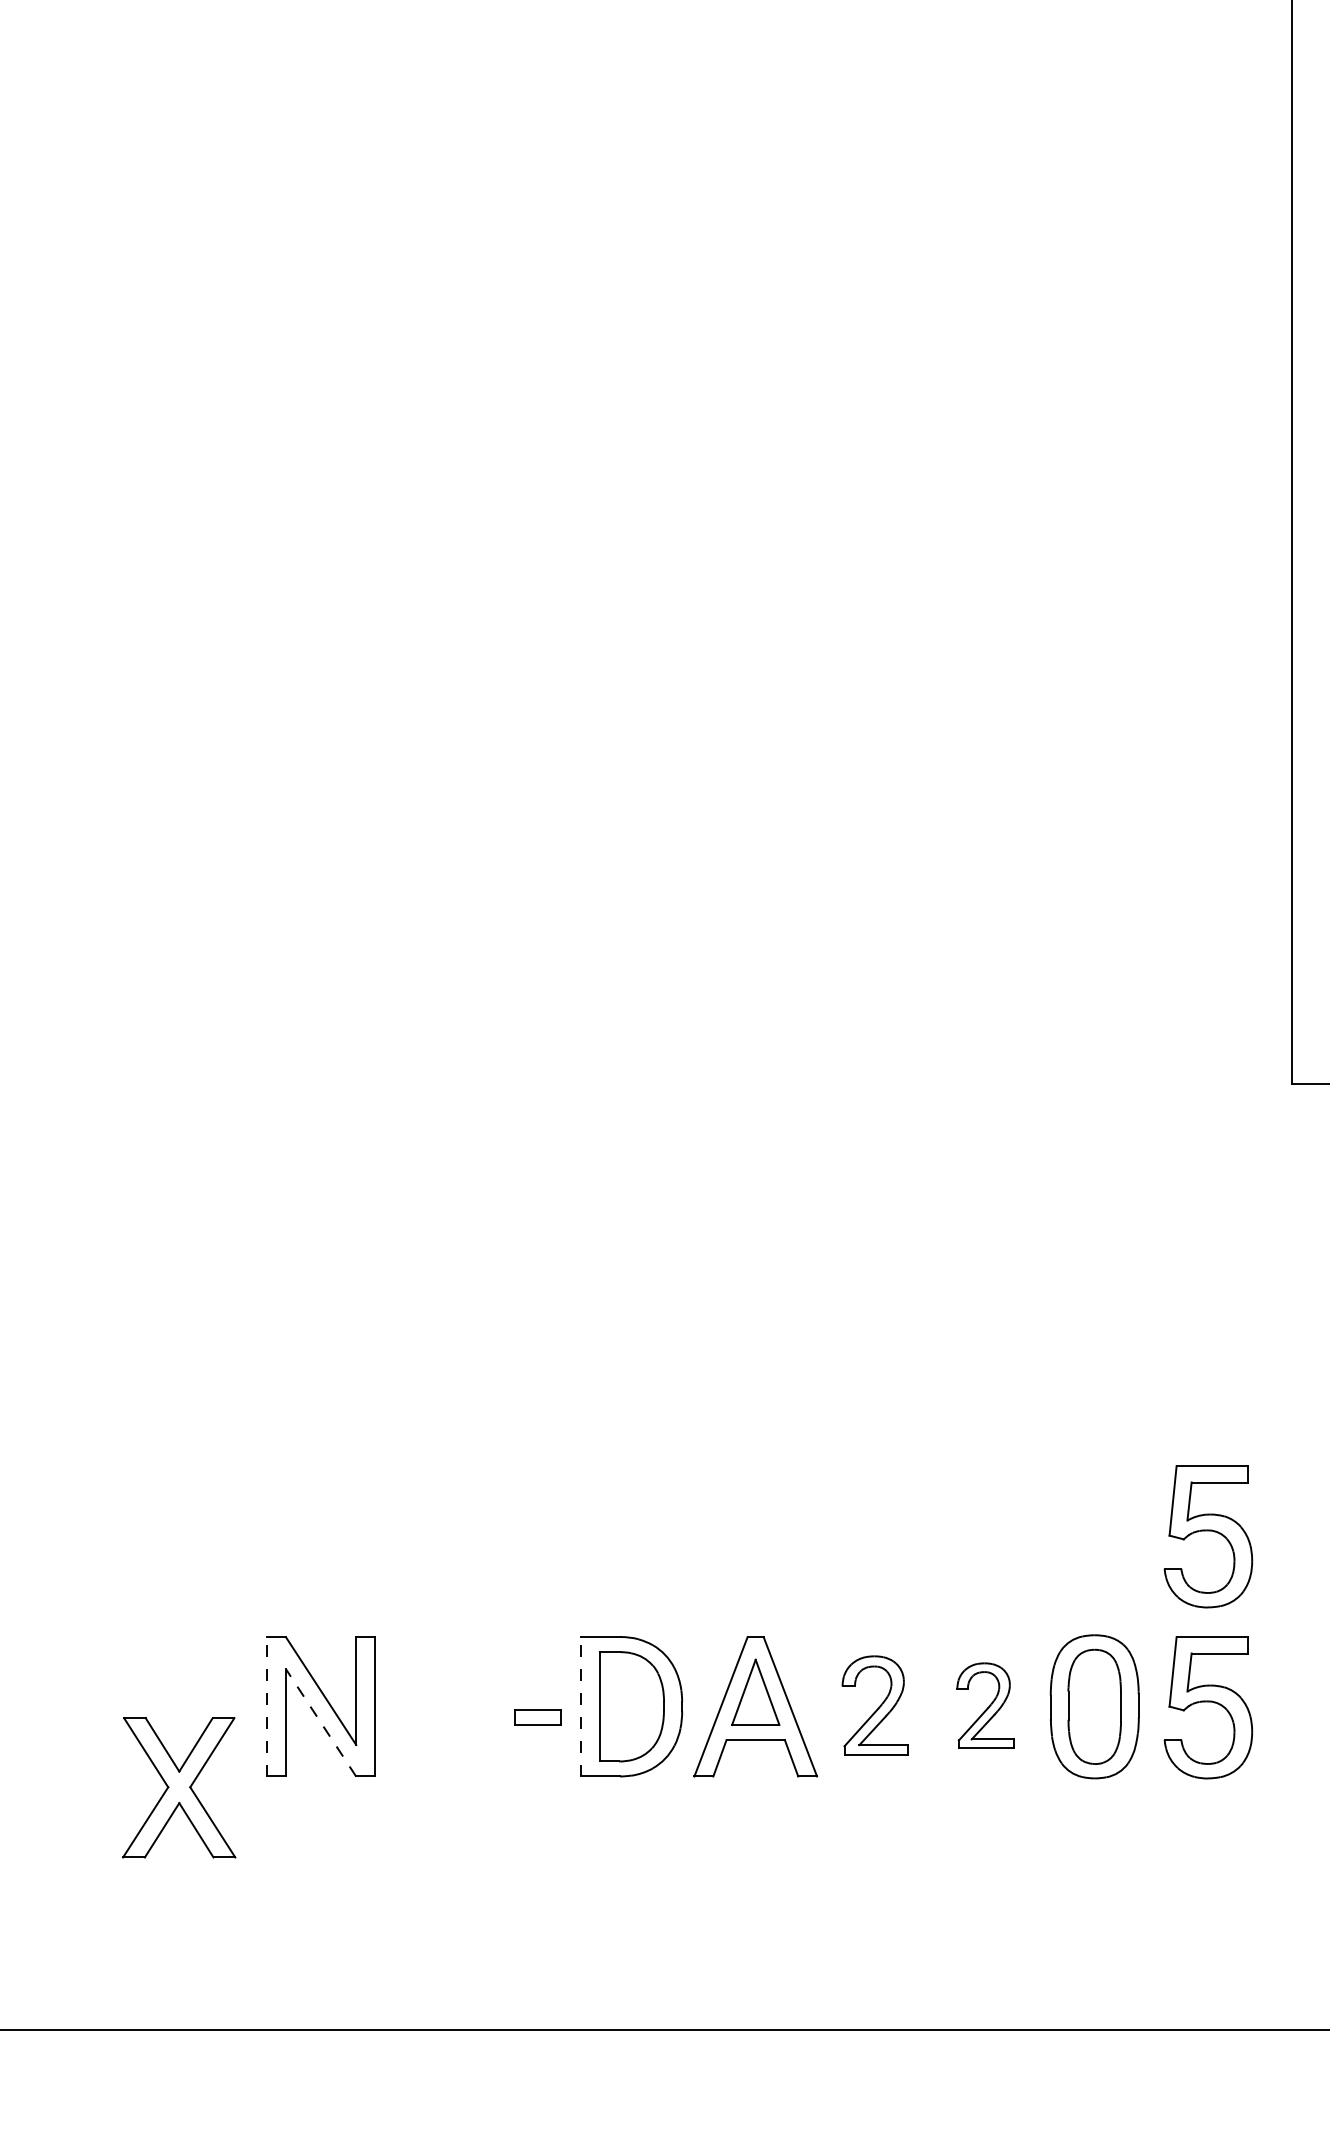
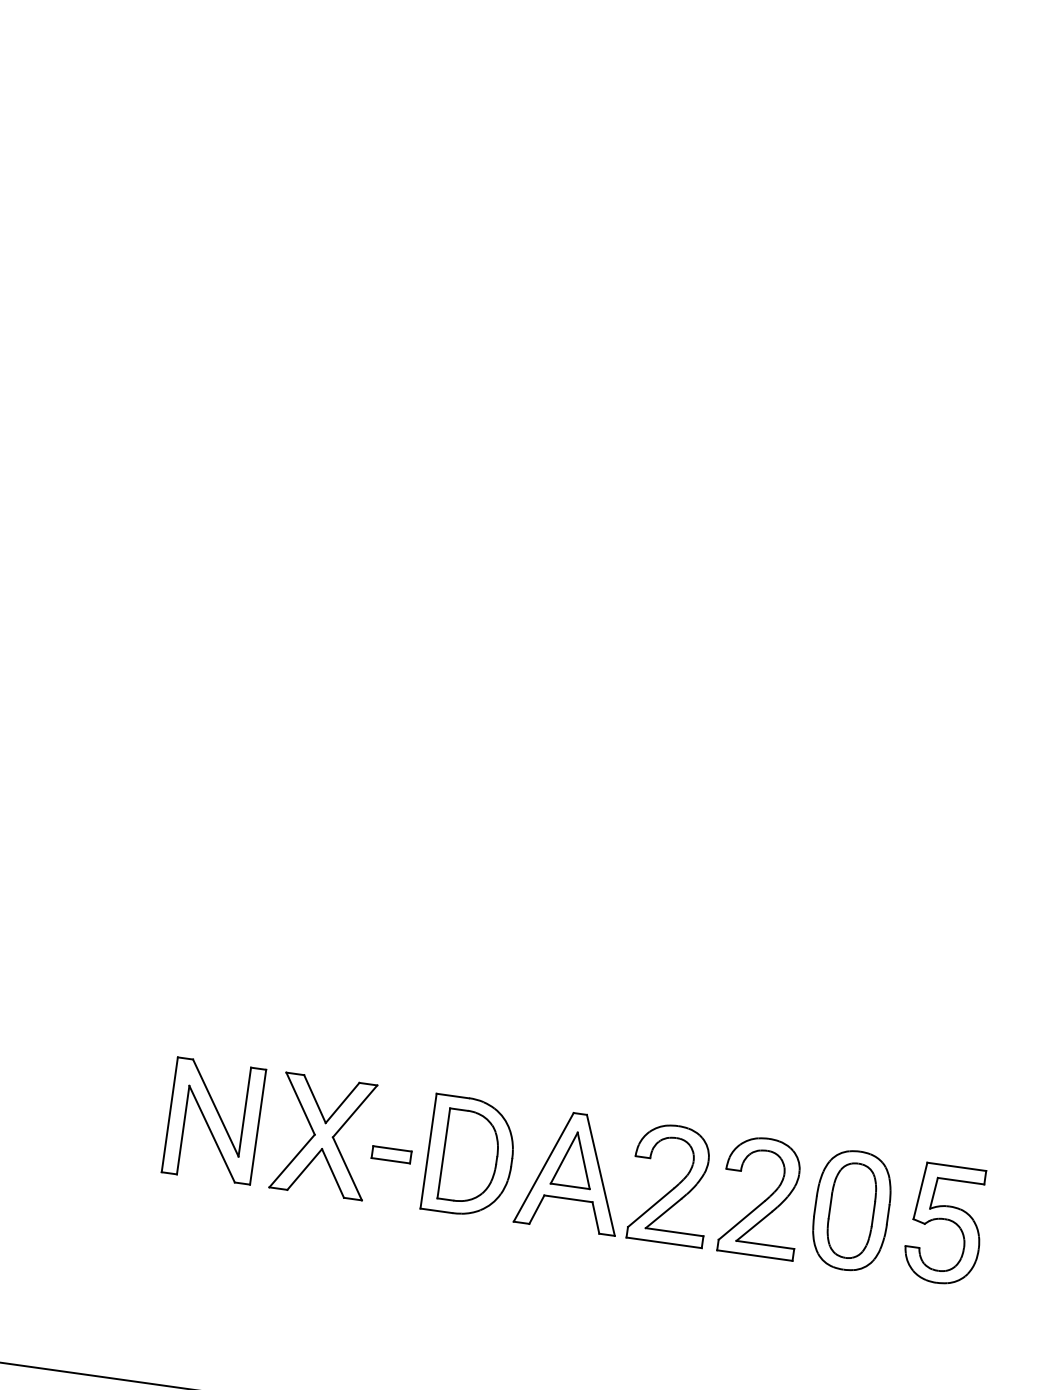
part: (1208, 1536) -> (965, 1083), removed
part: (875, 1705) -> (671, 1184), size x1.43
part: (985, 1705) -> (761, 1196), size x1.67
line: (267, 1706) -> (169, 1114), dashed -> solid
line: (581, 1706) -> (428, 1150), dashed -> solid
line: (320, 1722) -> (211, 1133), dashed -> solid
part: (179, 1787) -> (324, 1136), moved

